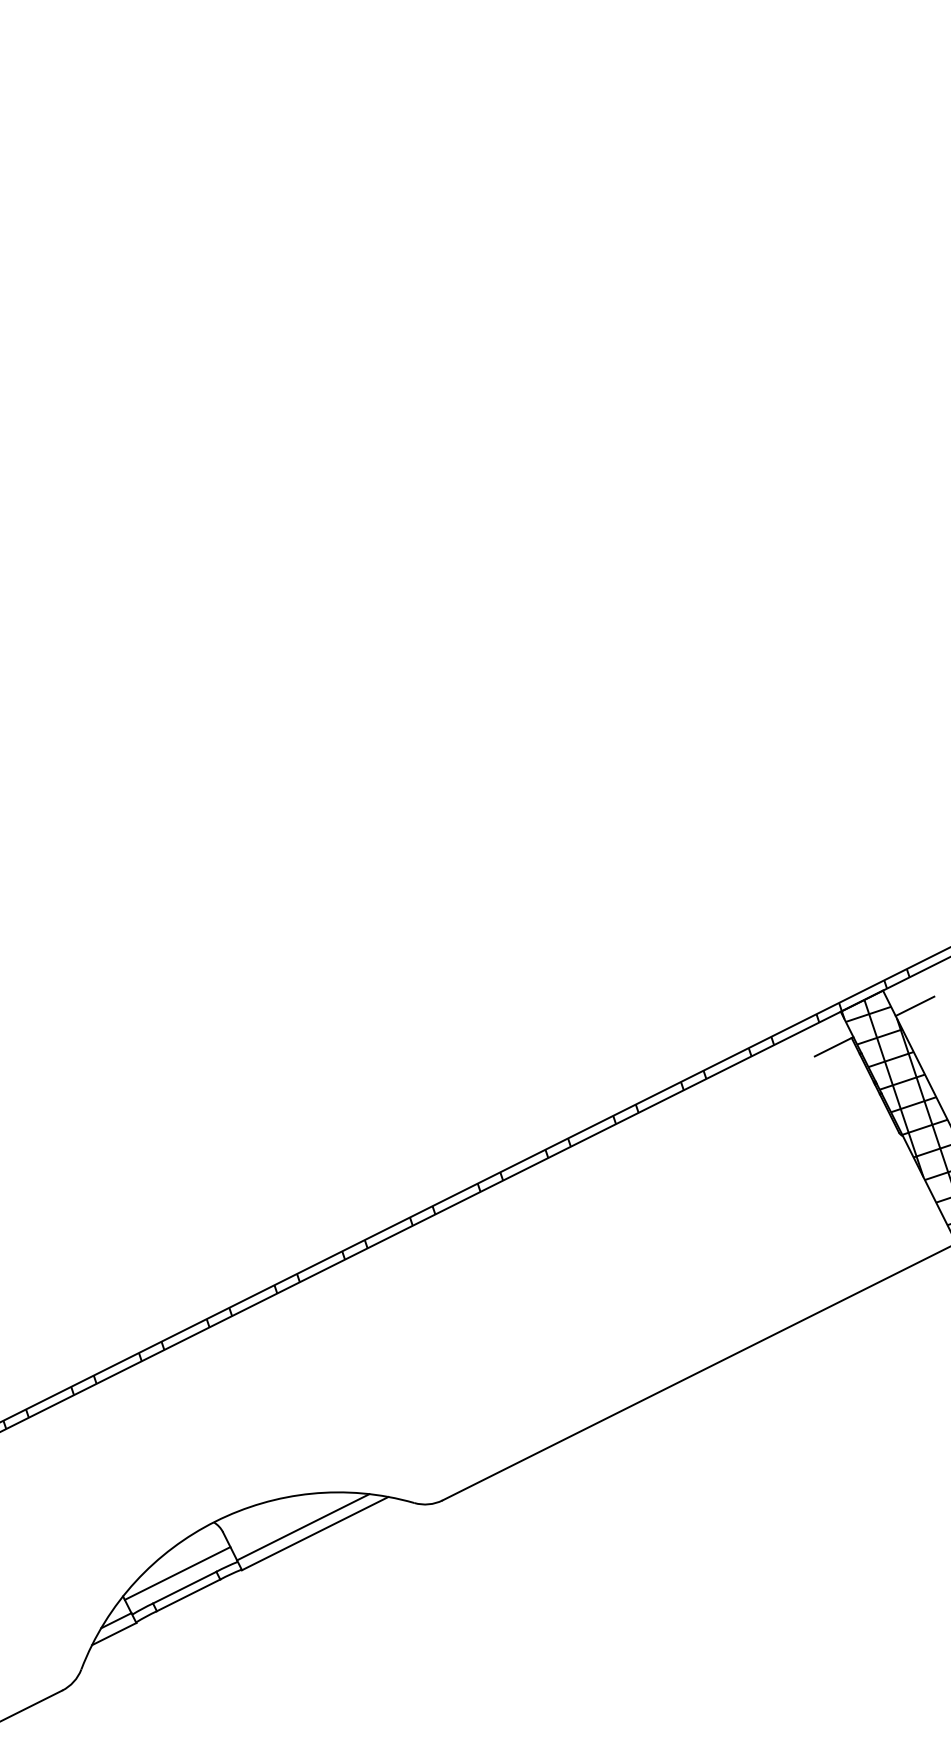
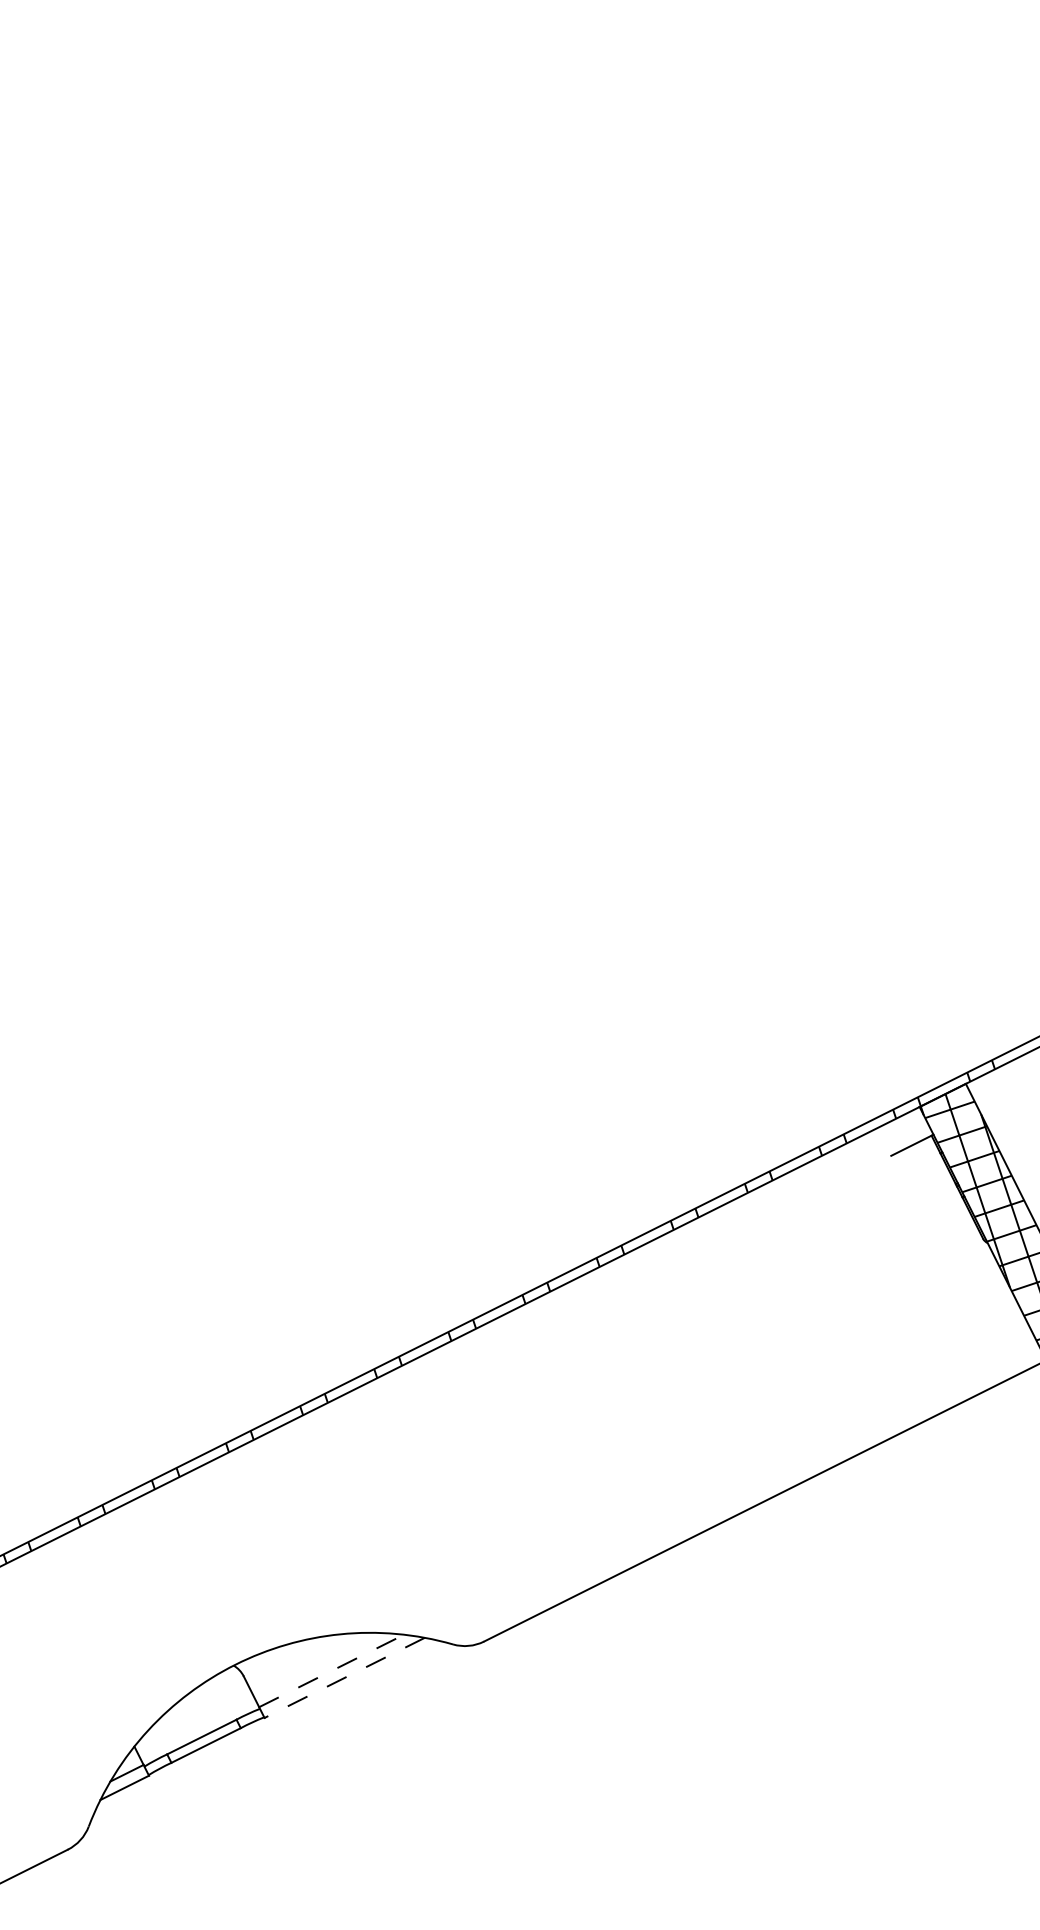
line: (914, 1005) -> (1000, 1100), removed
line: (303, 1526) -> (331, 1670), solid -> dashed
line: (315, 1533) -> (344, 1677), solid -> dashed
line: (177, 1573) -> (193, 1721), removed

